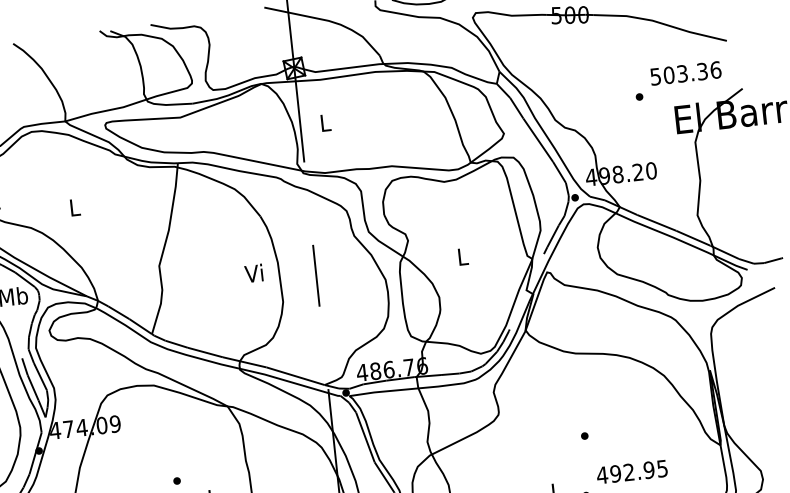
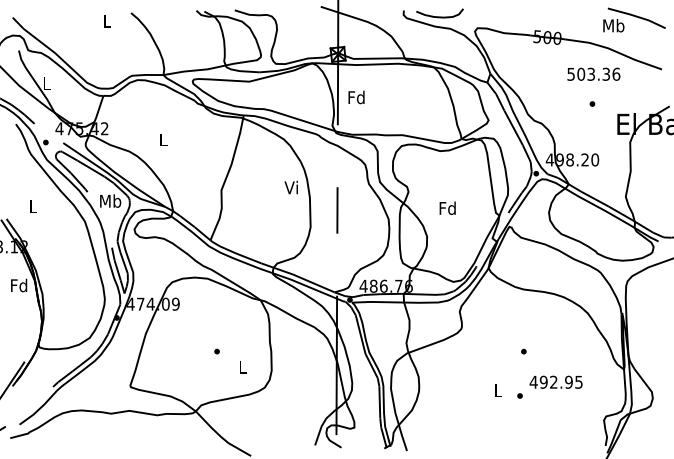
text: (685, 72) -> (593, 73), moved
text: (325, 122) -> (356, 97), L -> Fd
text: (462, 255) -> (447, 207), L -> Fd
text: (252, 273) -> (290, 187), moved

